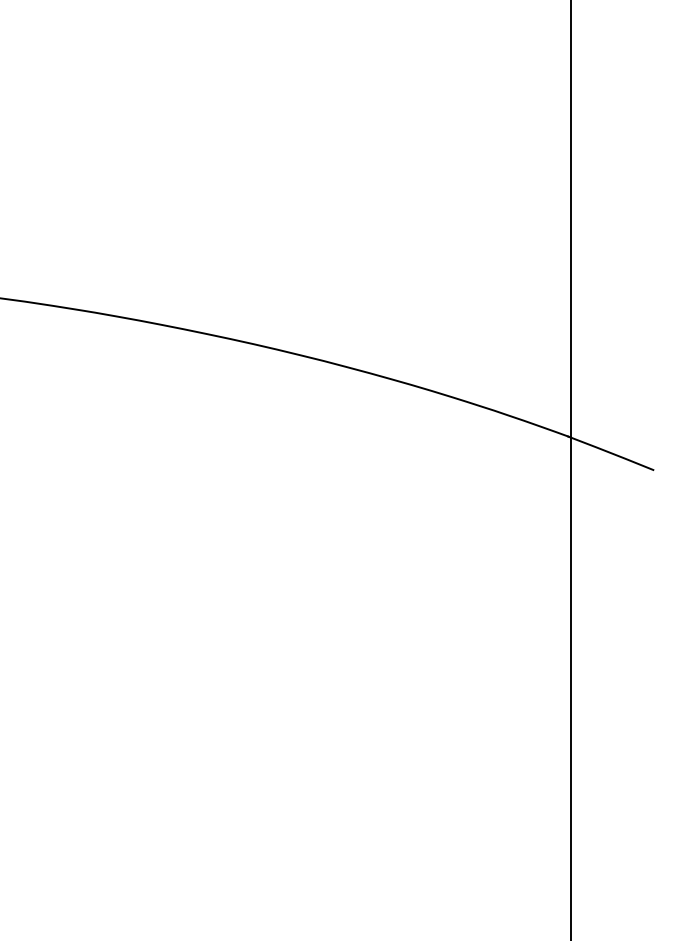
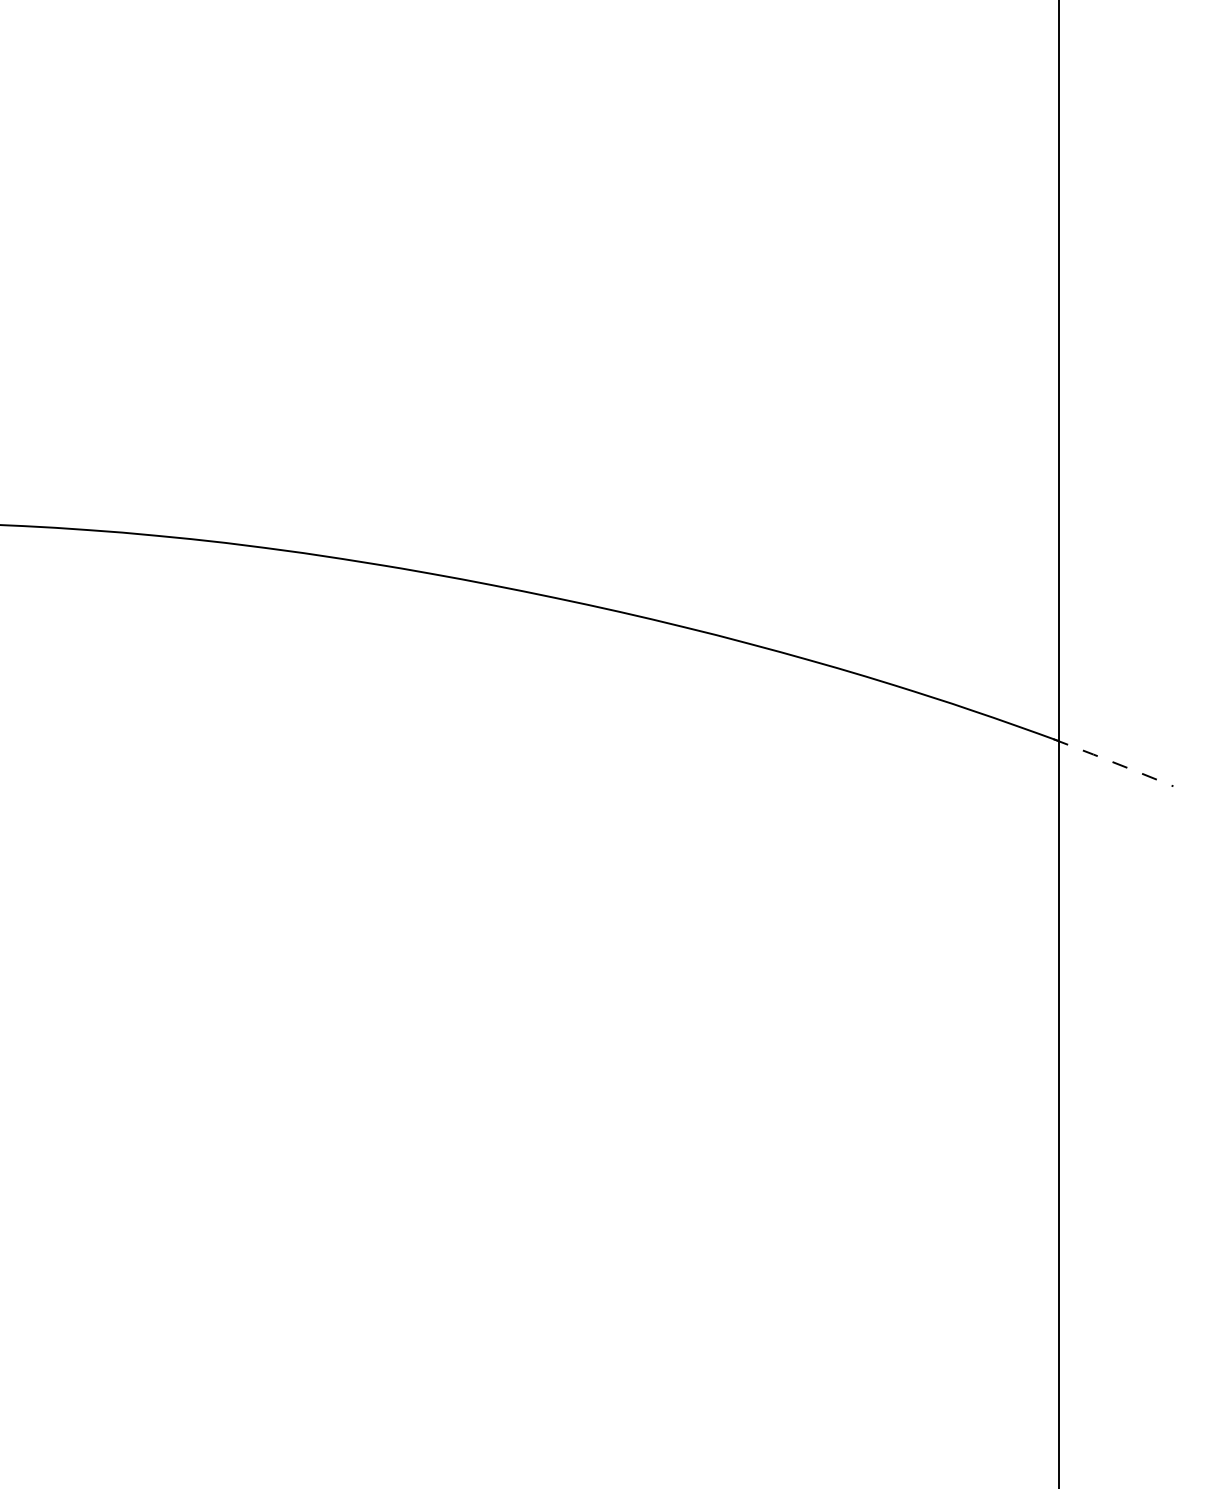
line: (610, 453) -> (1113, 762), solid -> dashed

